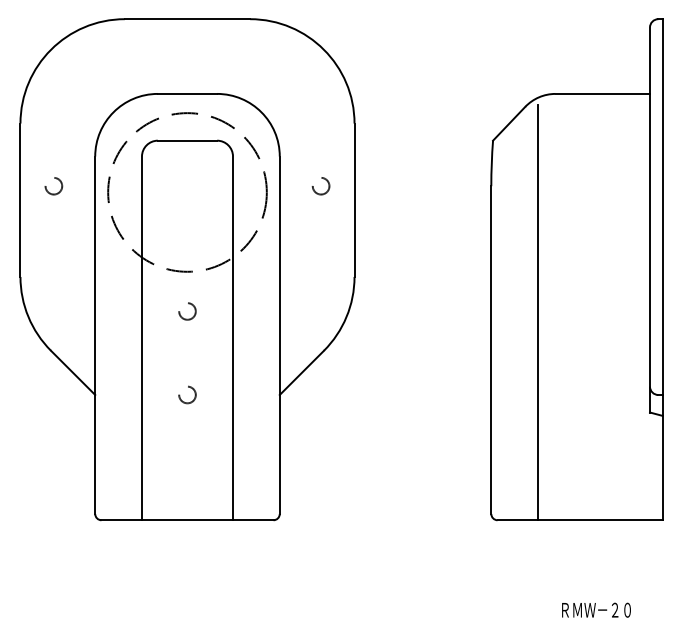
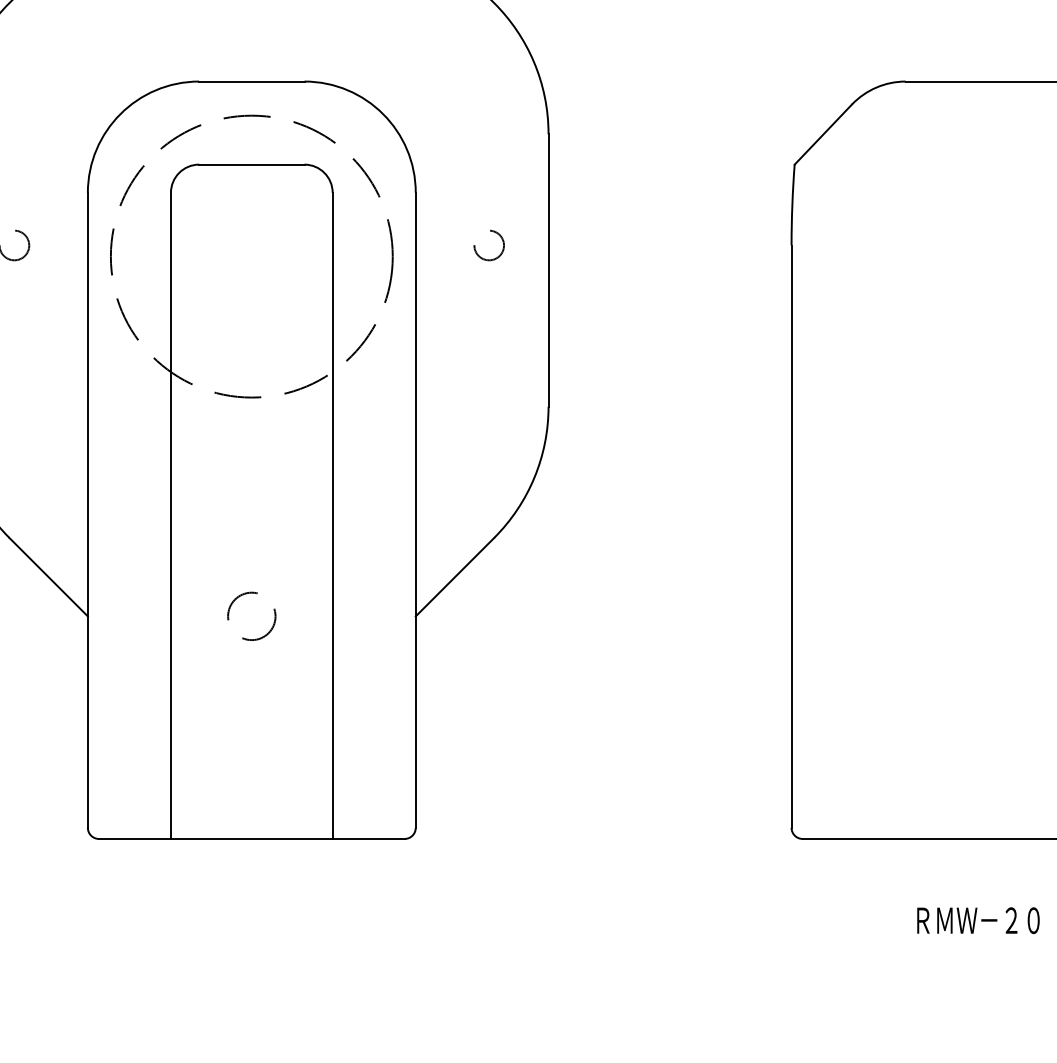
circle: (187, 311) -> (251, 468), removed
line: (537, 312) -> (873, 469), removed
circle: (187, 394) -> (251, 615), size x1.6
text: (596, 609) -> (978, 919), moved

